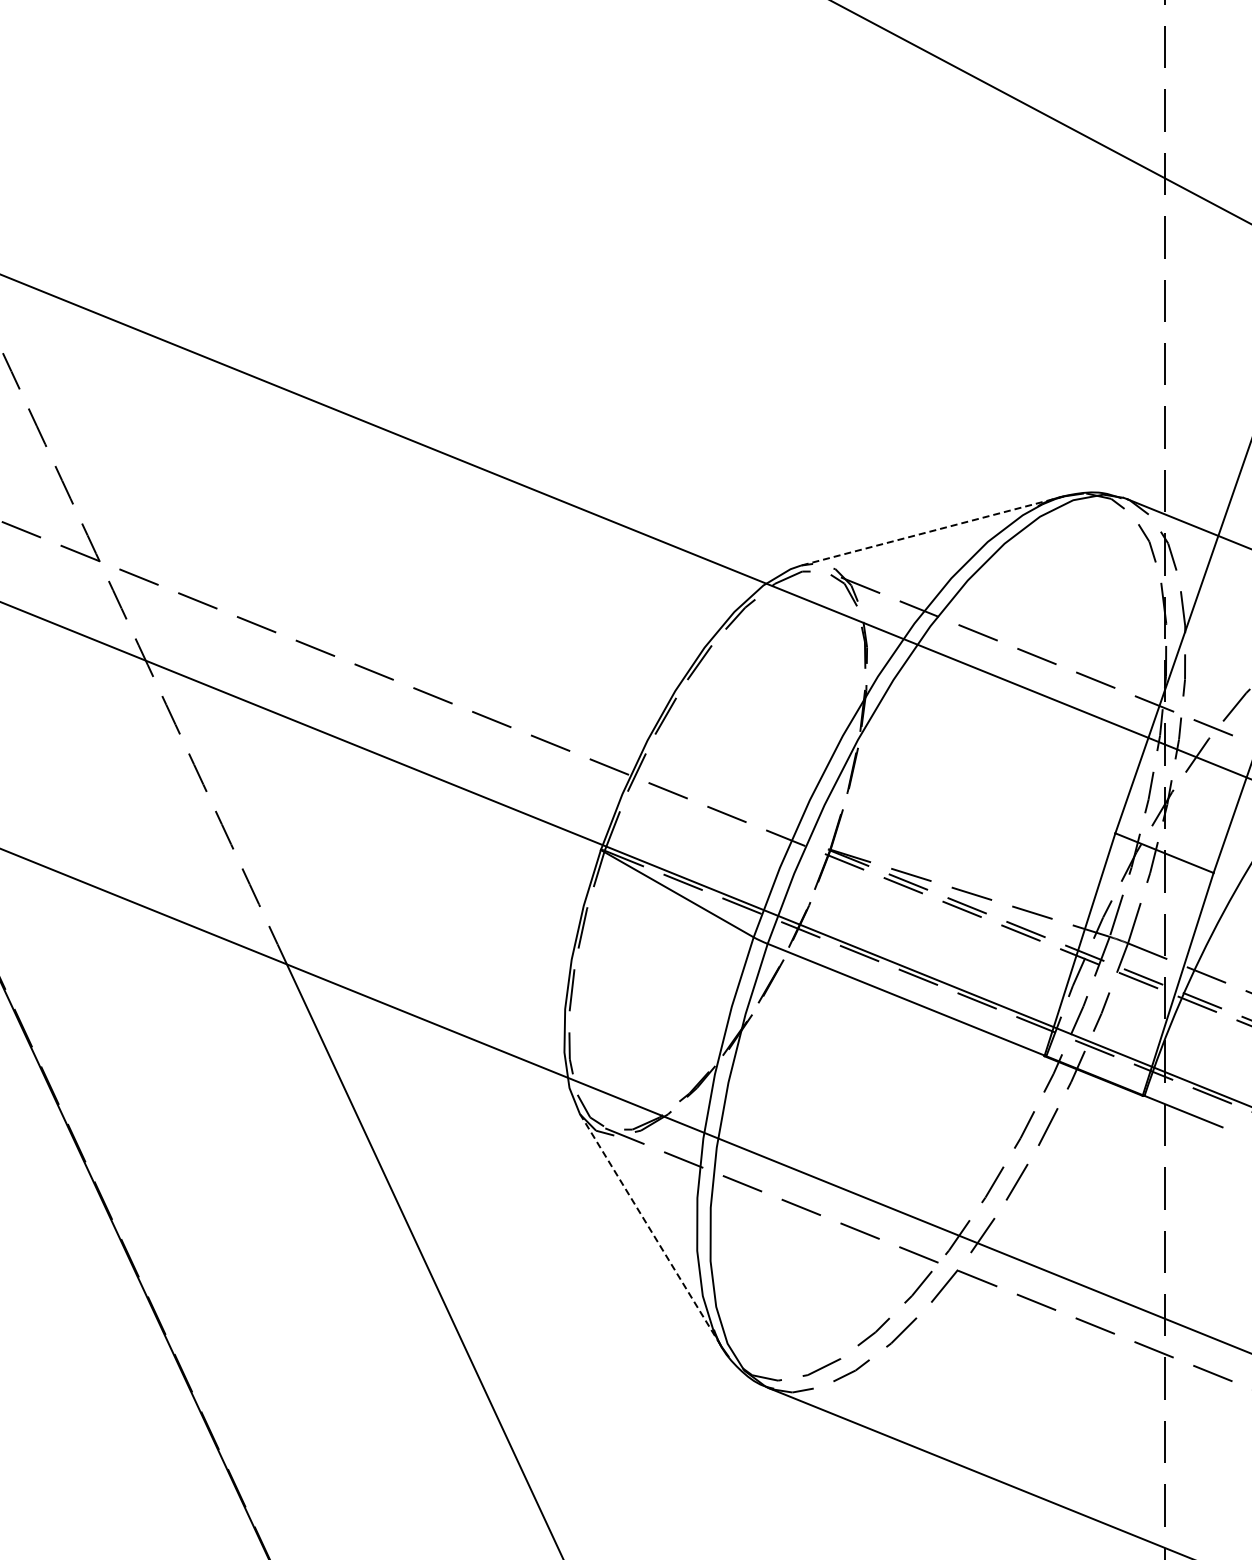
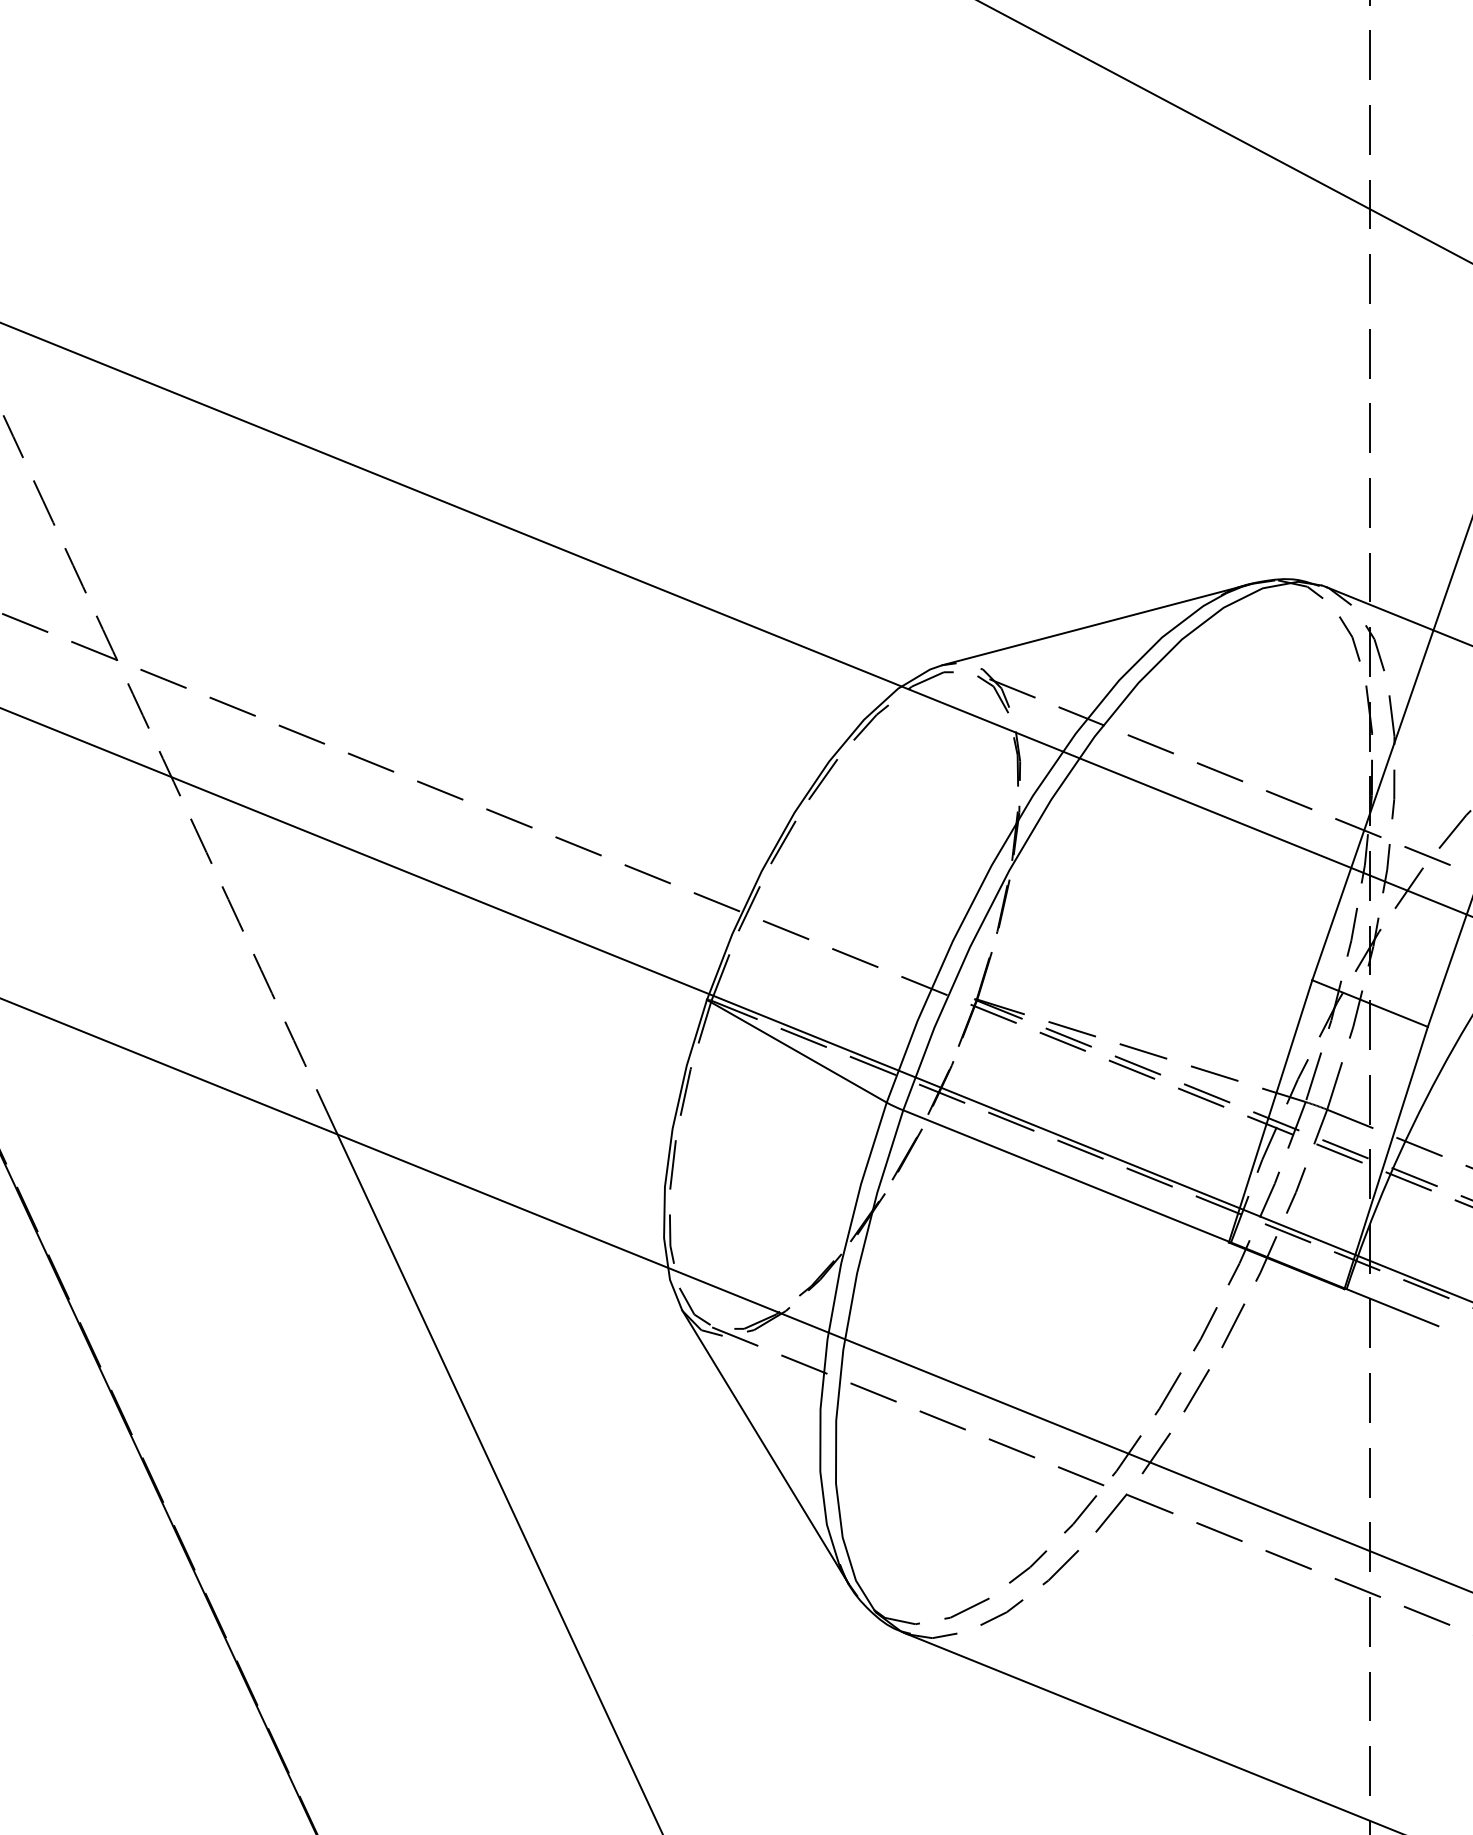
line: (932, 531) -> (1097, 625), dashed -> solid
line: (650, 1229) -> (765, 1446), dashed -> solid

